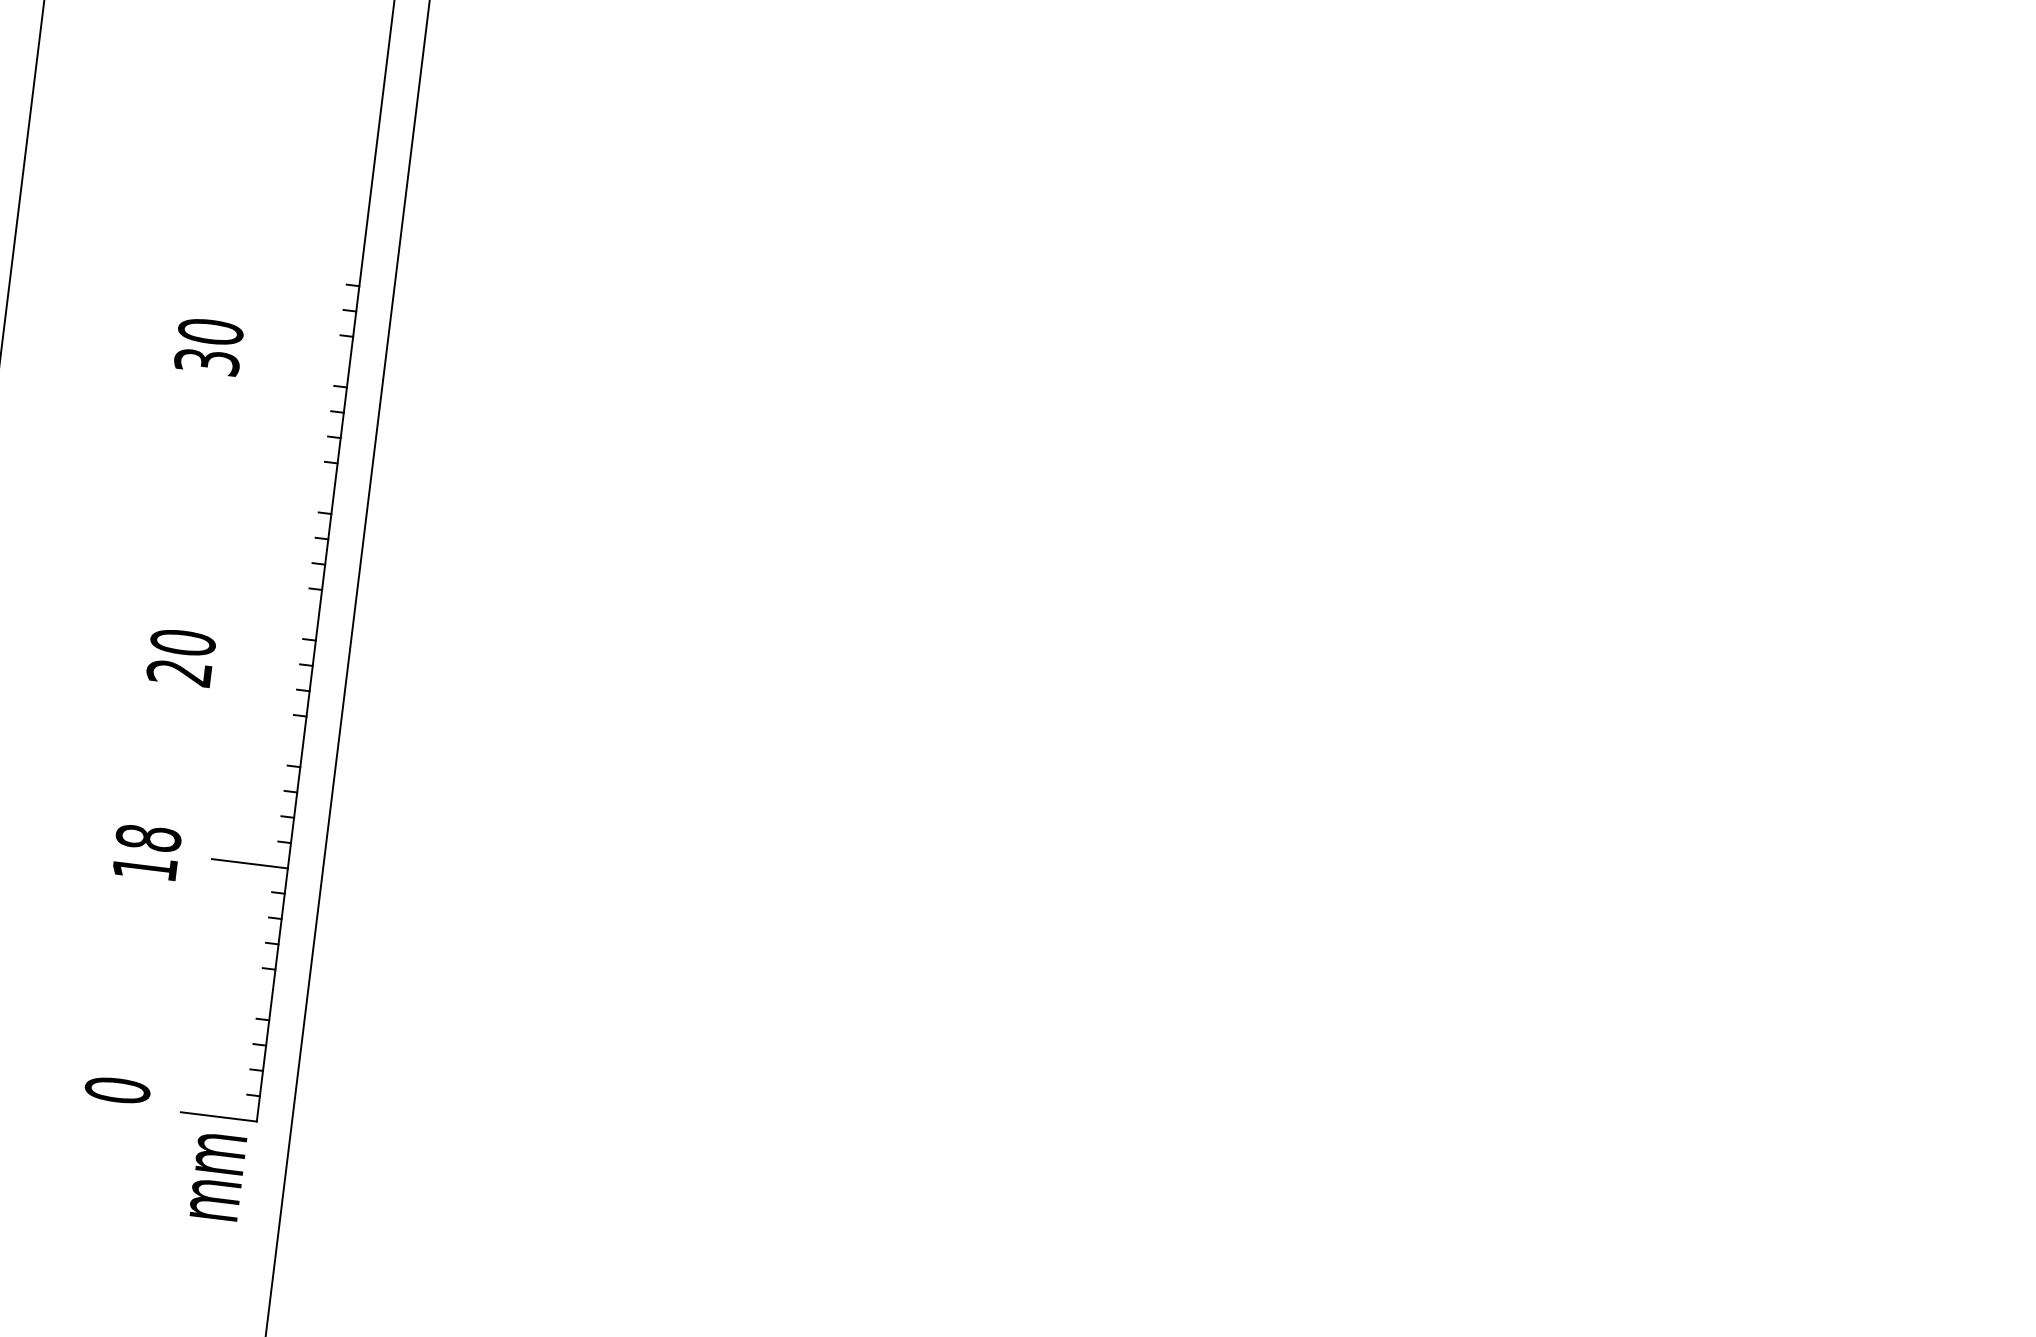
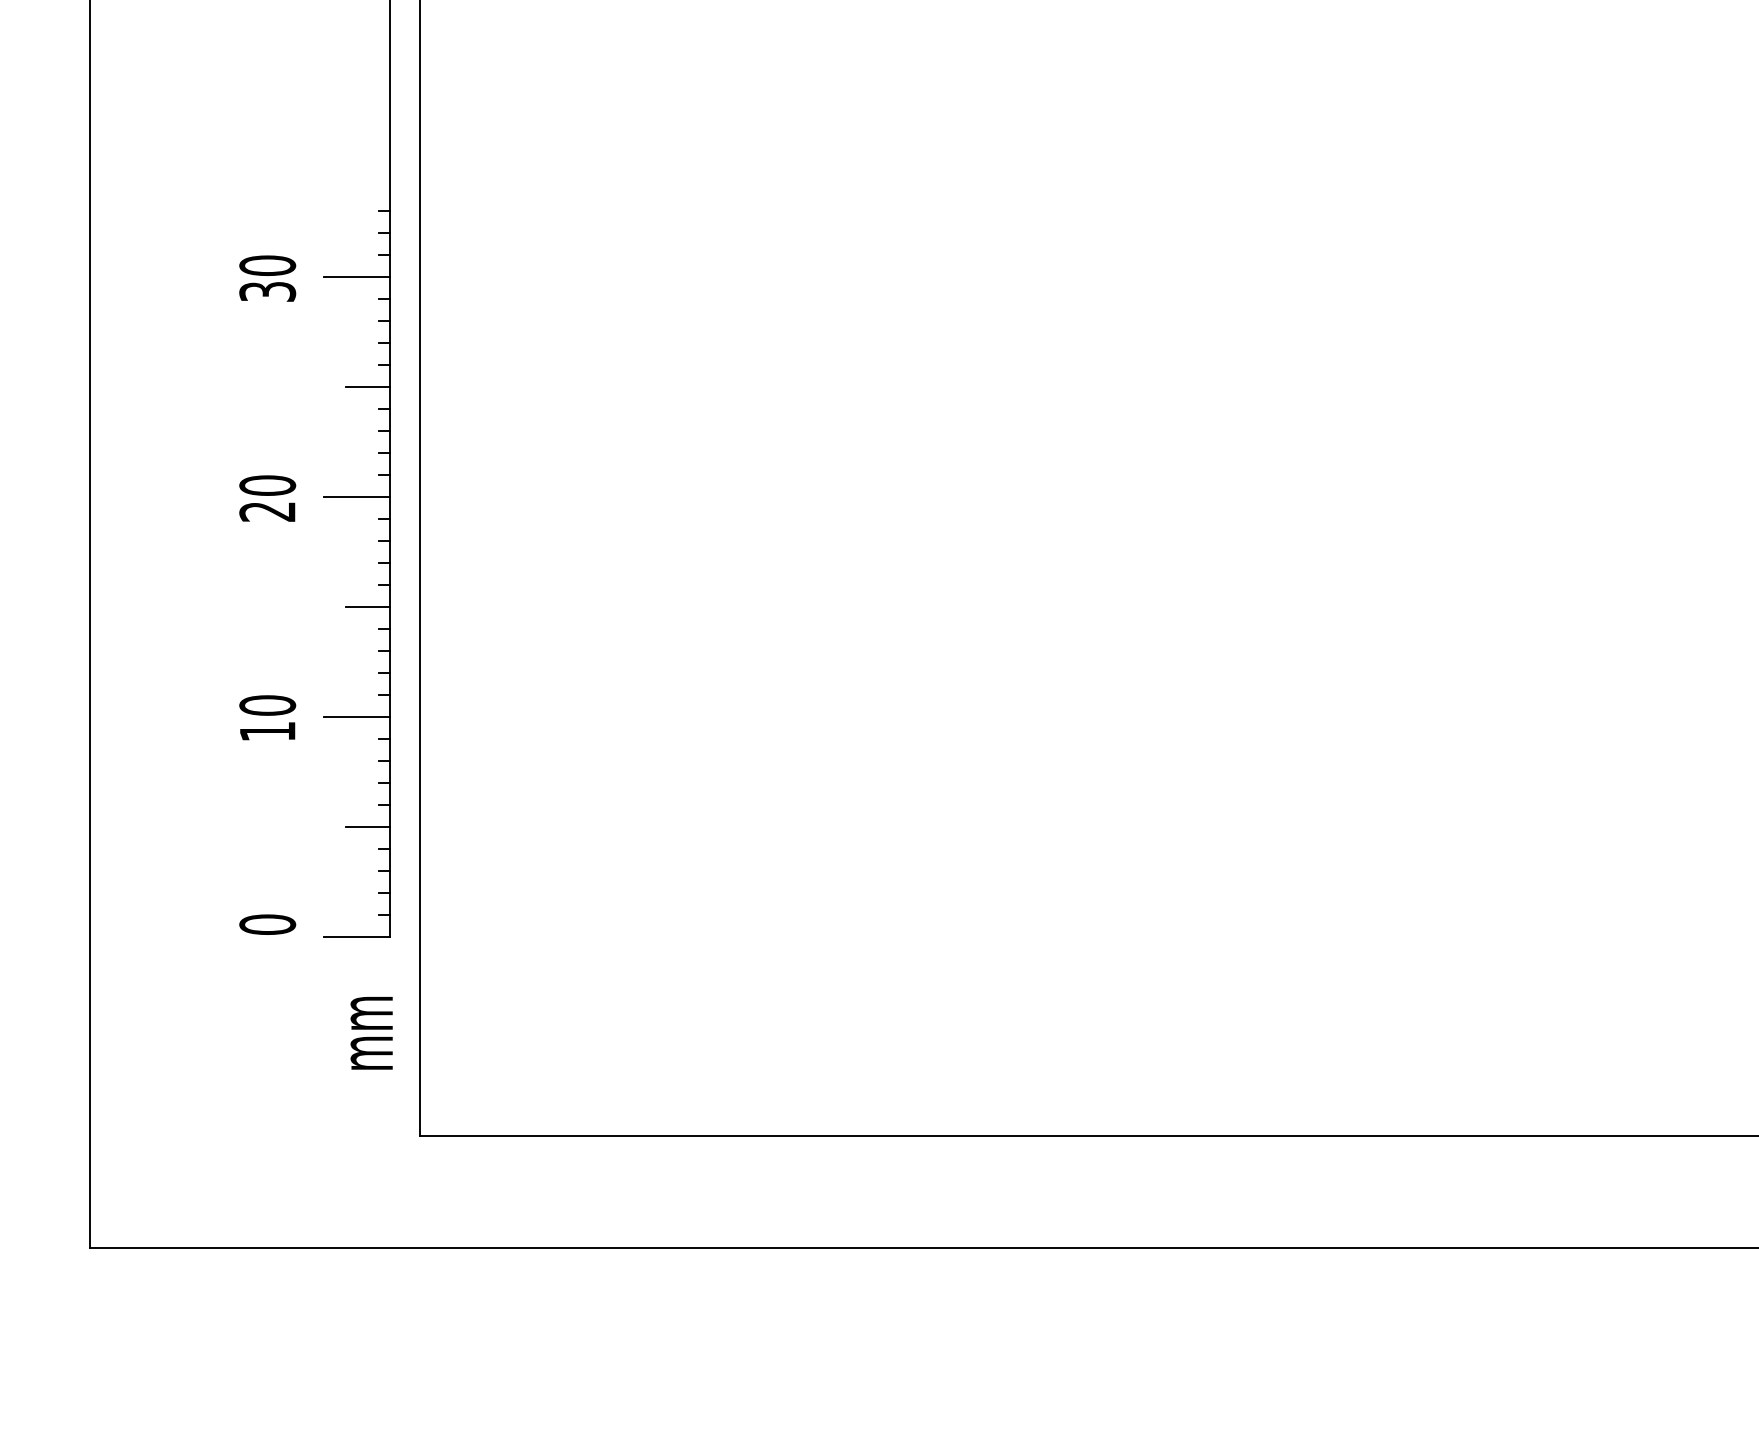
line: (312, 358) -> (357, 277), added
line: (309, 486) -> (368, 387), added
line: (281, 610) -> (357, 496), added
text: (181, 657) -> (267, 498), moved
line: (278, 738) -> (368, 606), added
text: (148, 838) -> (267, 705), 18 -> 10
line: (247, 991) -> (368, 826), added
text: (217, 1177) -> (371, 1033), moved

